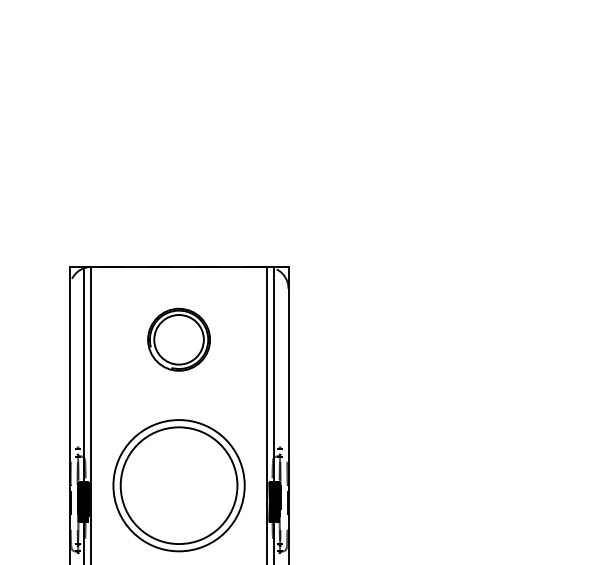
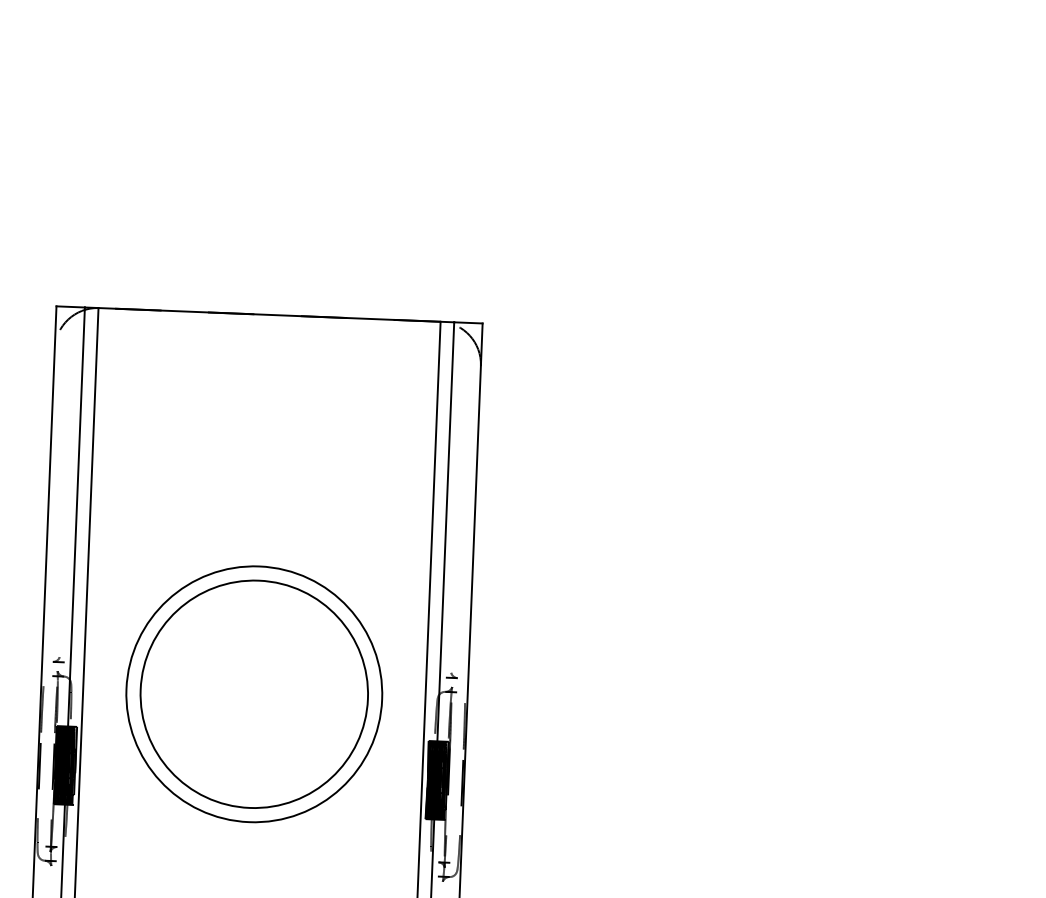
part: (178, 339) -> (262, 456), removed
part: (178, 485) -> (253, 693), moved

